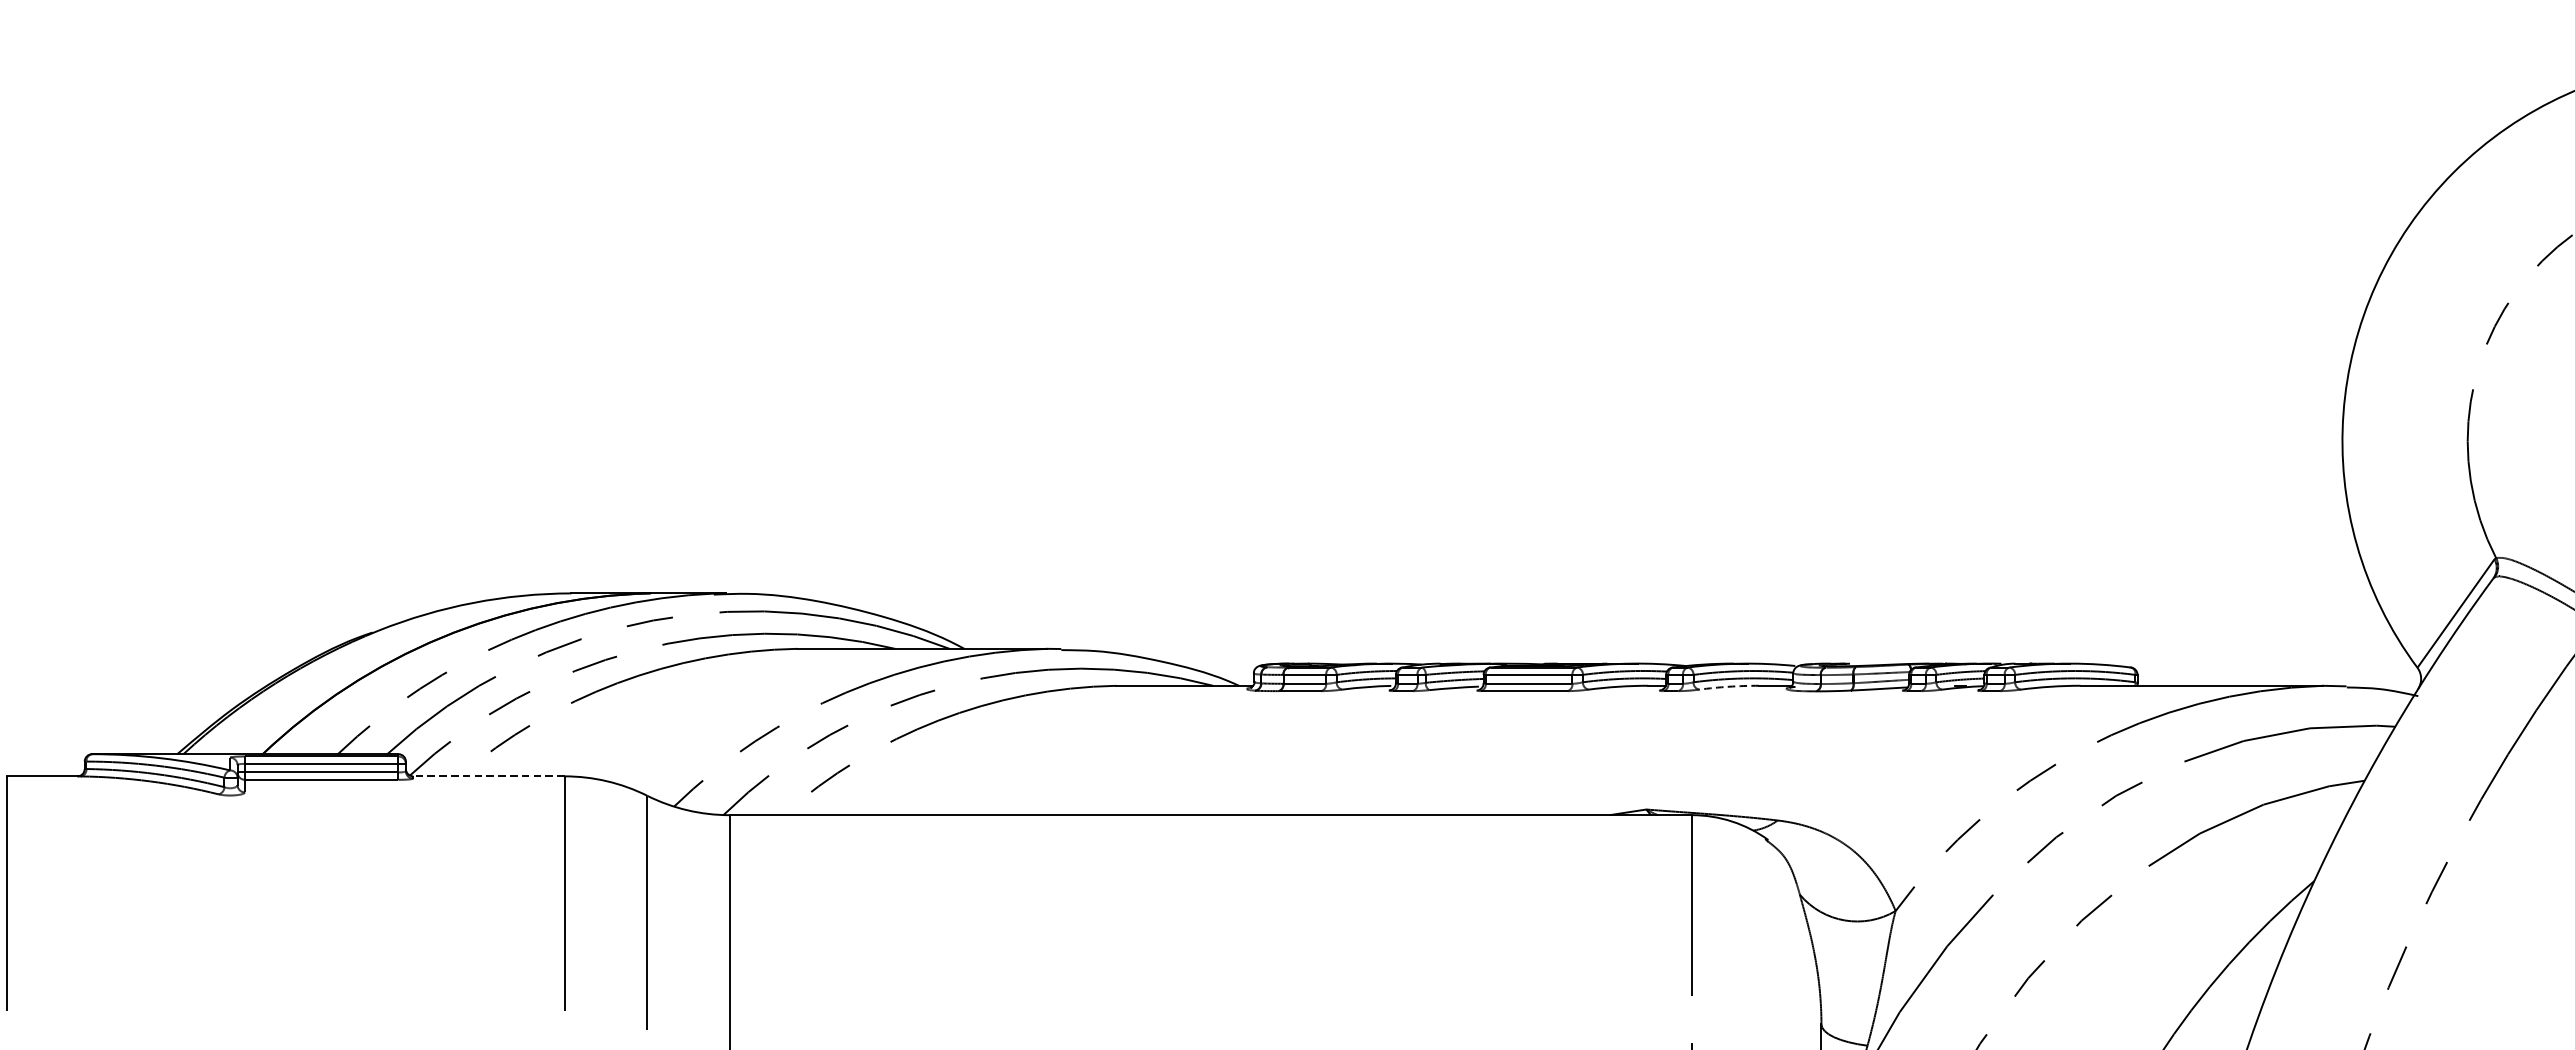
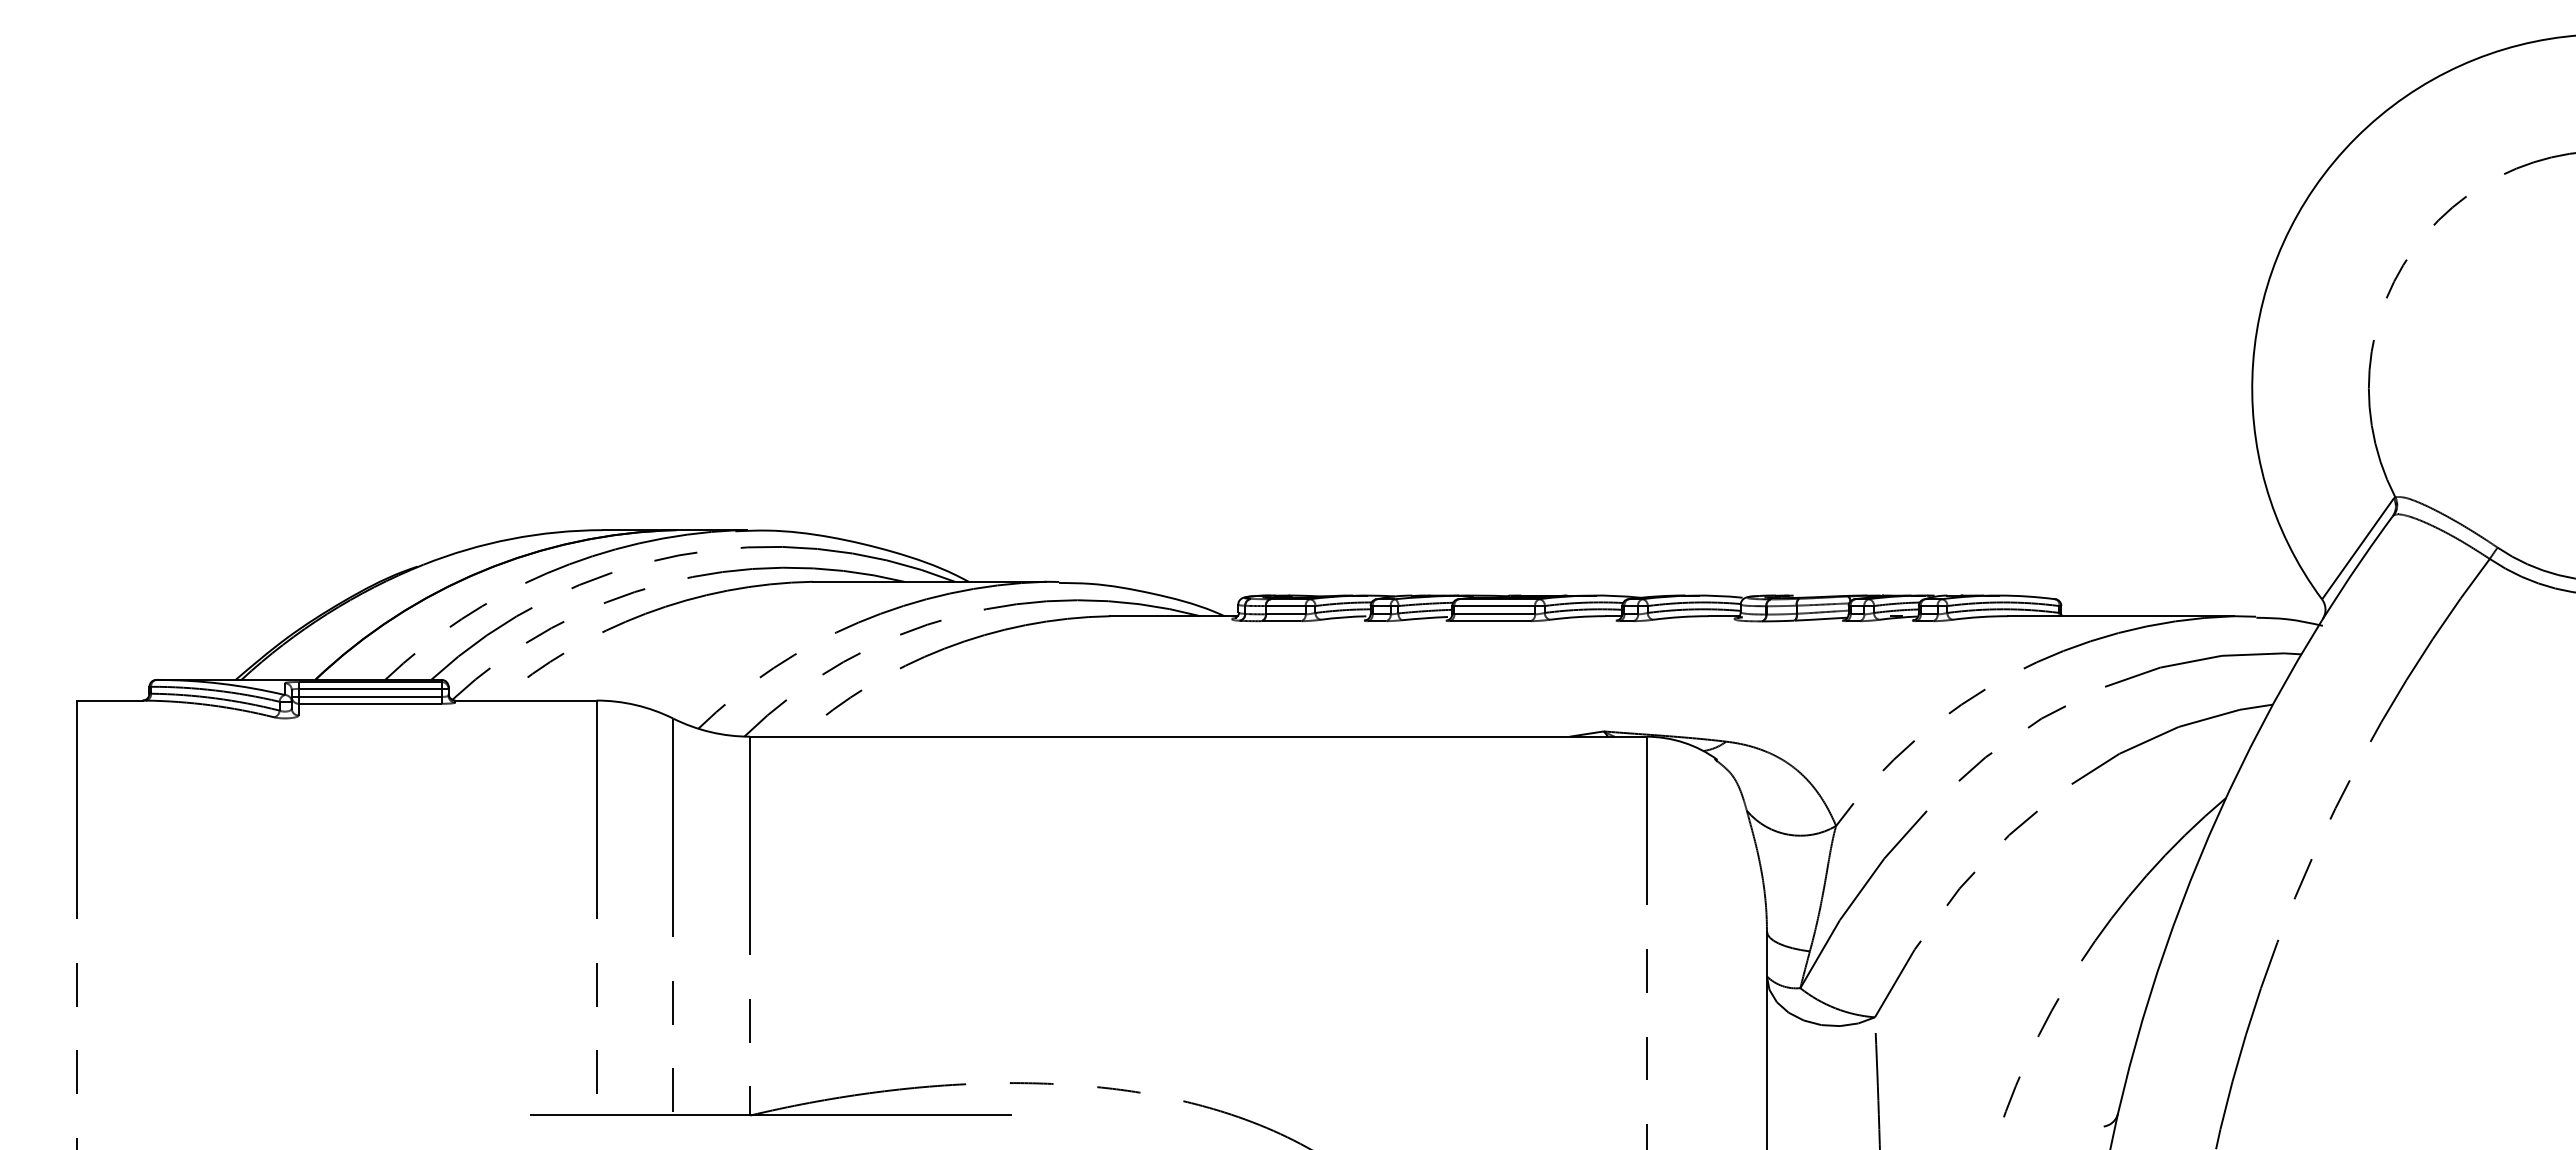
arc: (1728, 687) -> (1680, 617), dashed -> solid
line: (489, 776) -> (526, 700), dashed -> solid

